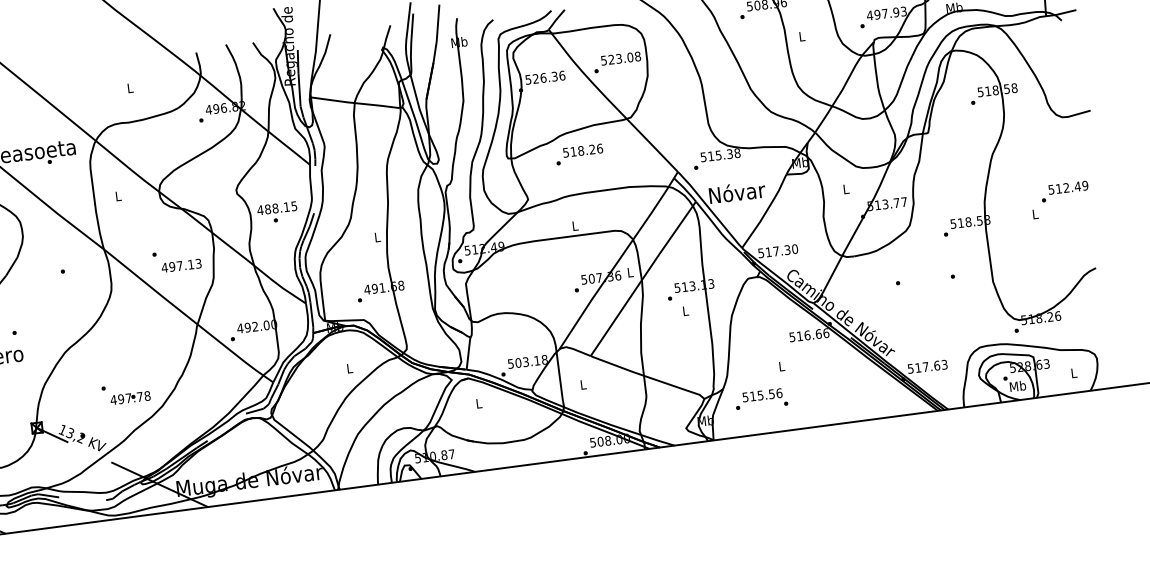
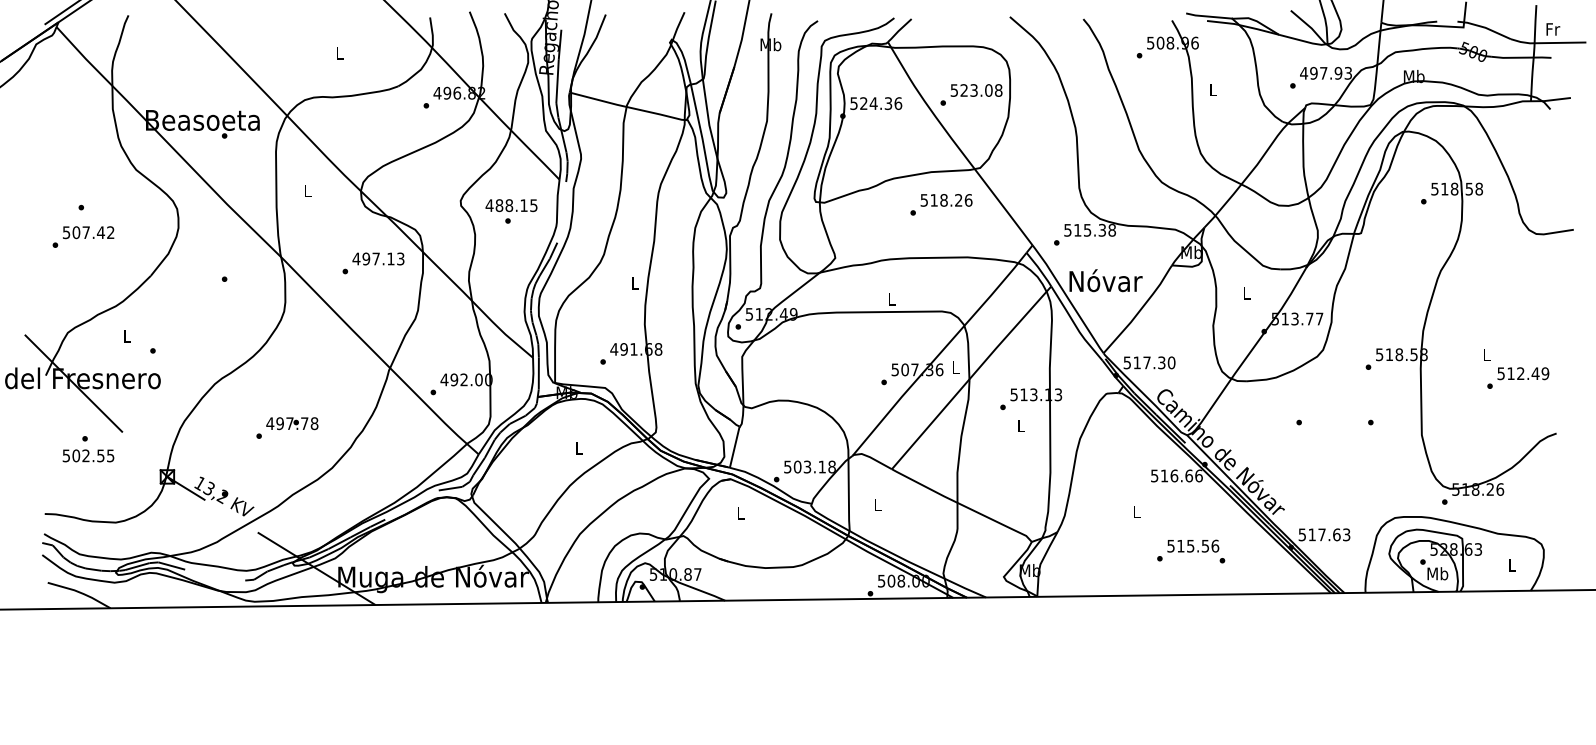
text: (543, 77) -> (873, 103), 526.36 -> 524.36
text: (579, 154) -> (941, 204), moved
text: (1065, 191) -> (1518, 377), moved
text: (277, 212) -> (511, 211), moved
text: (181, 265) -> (378, 258), moved
text: (130, 397) -> (292, 423), moved
text: (761, 399) -> (1191, 551), moved

